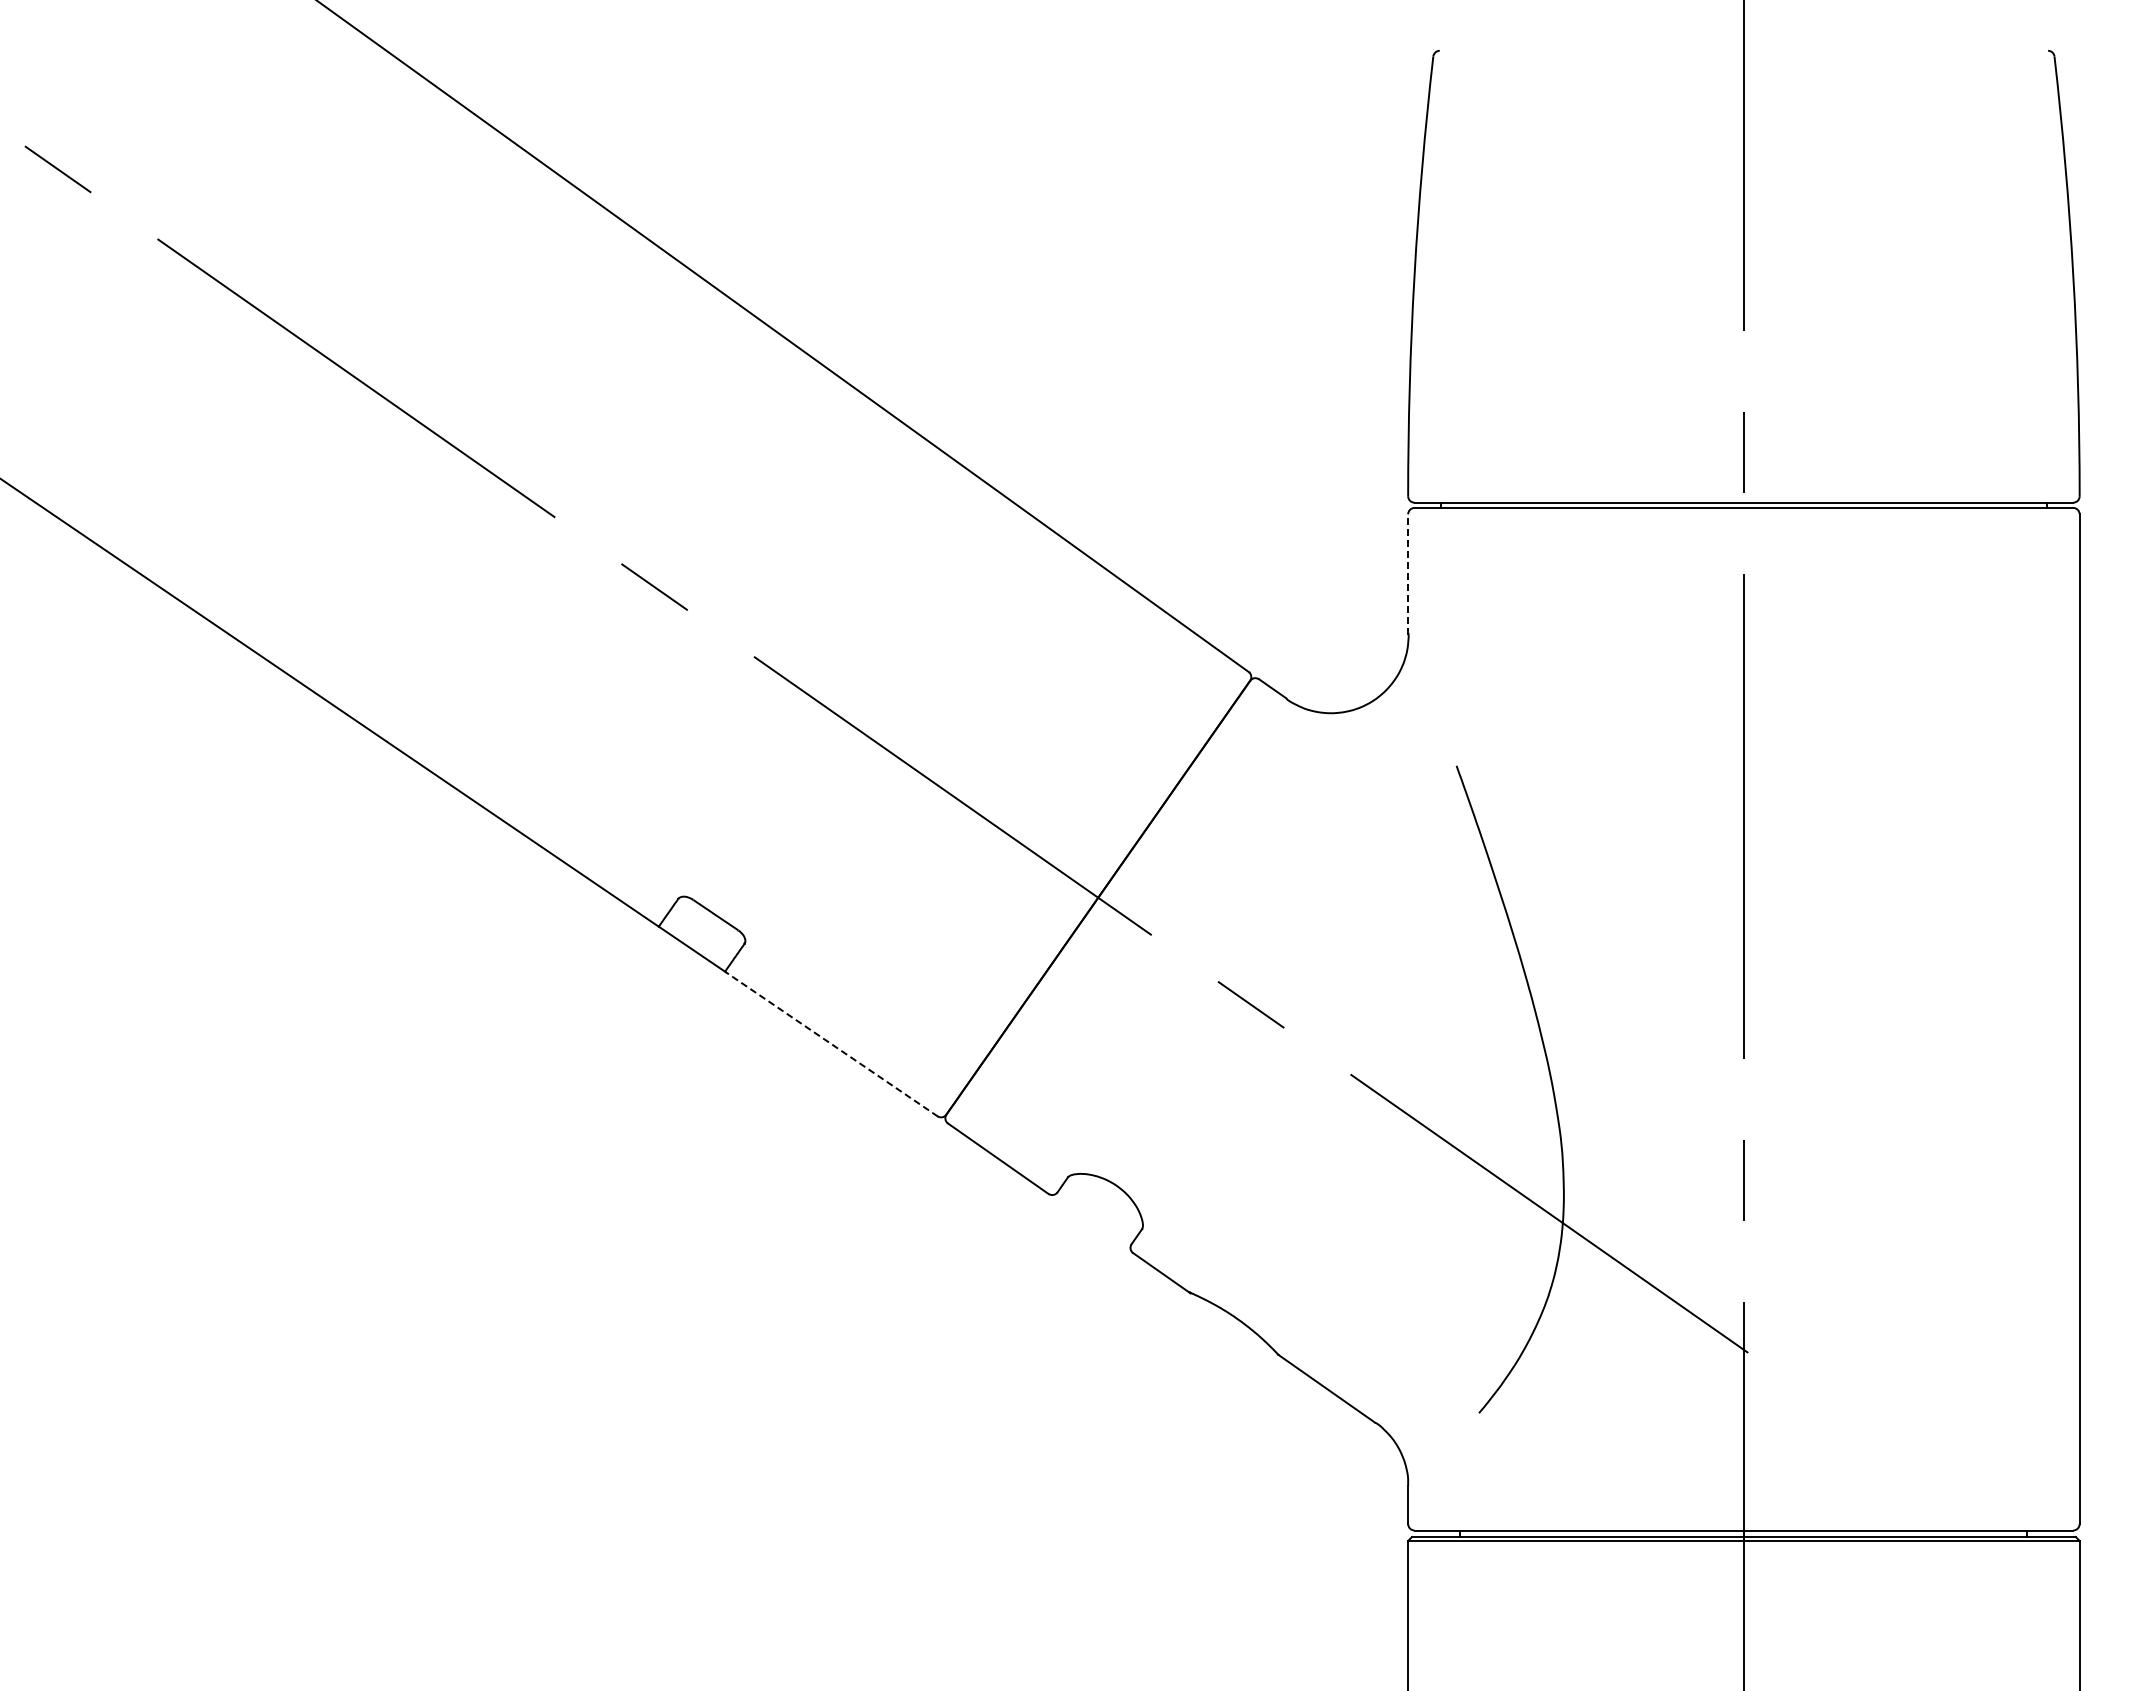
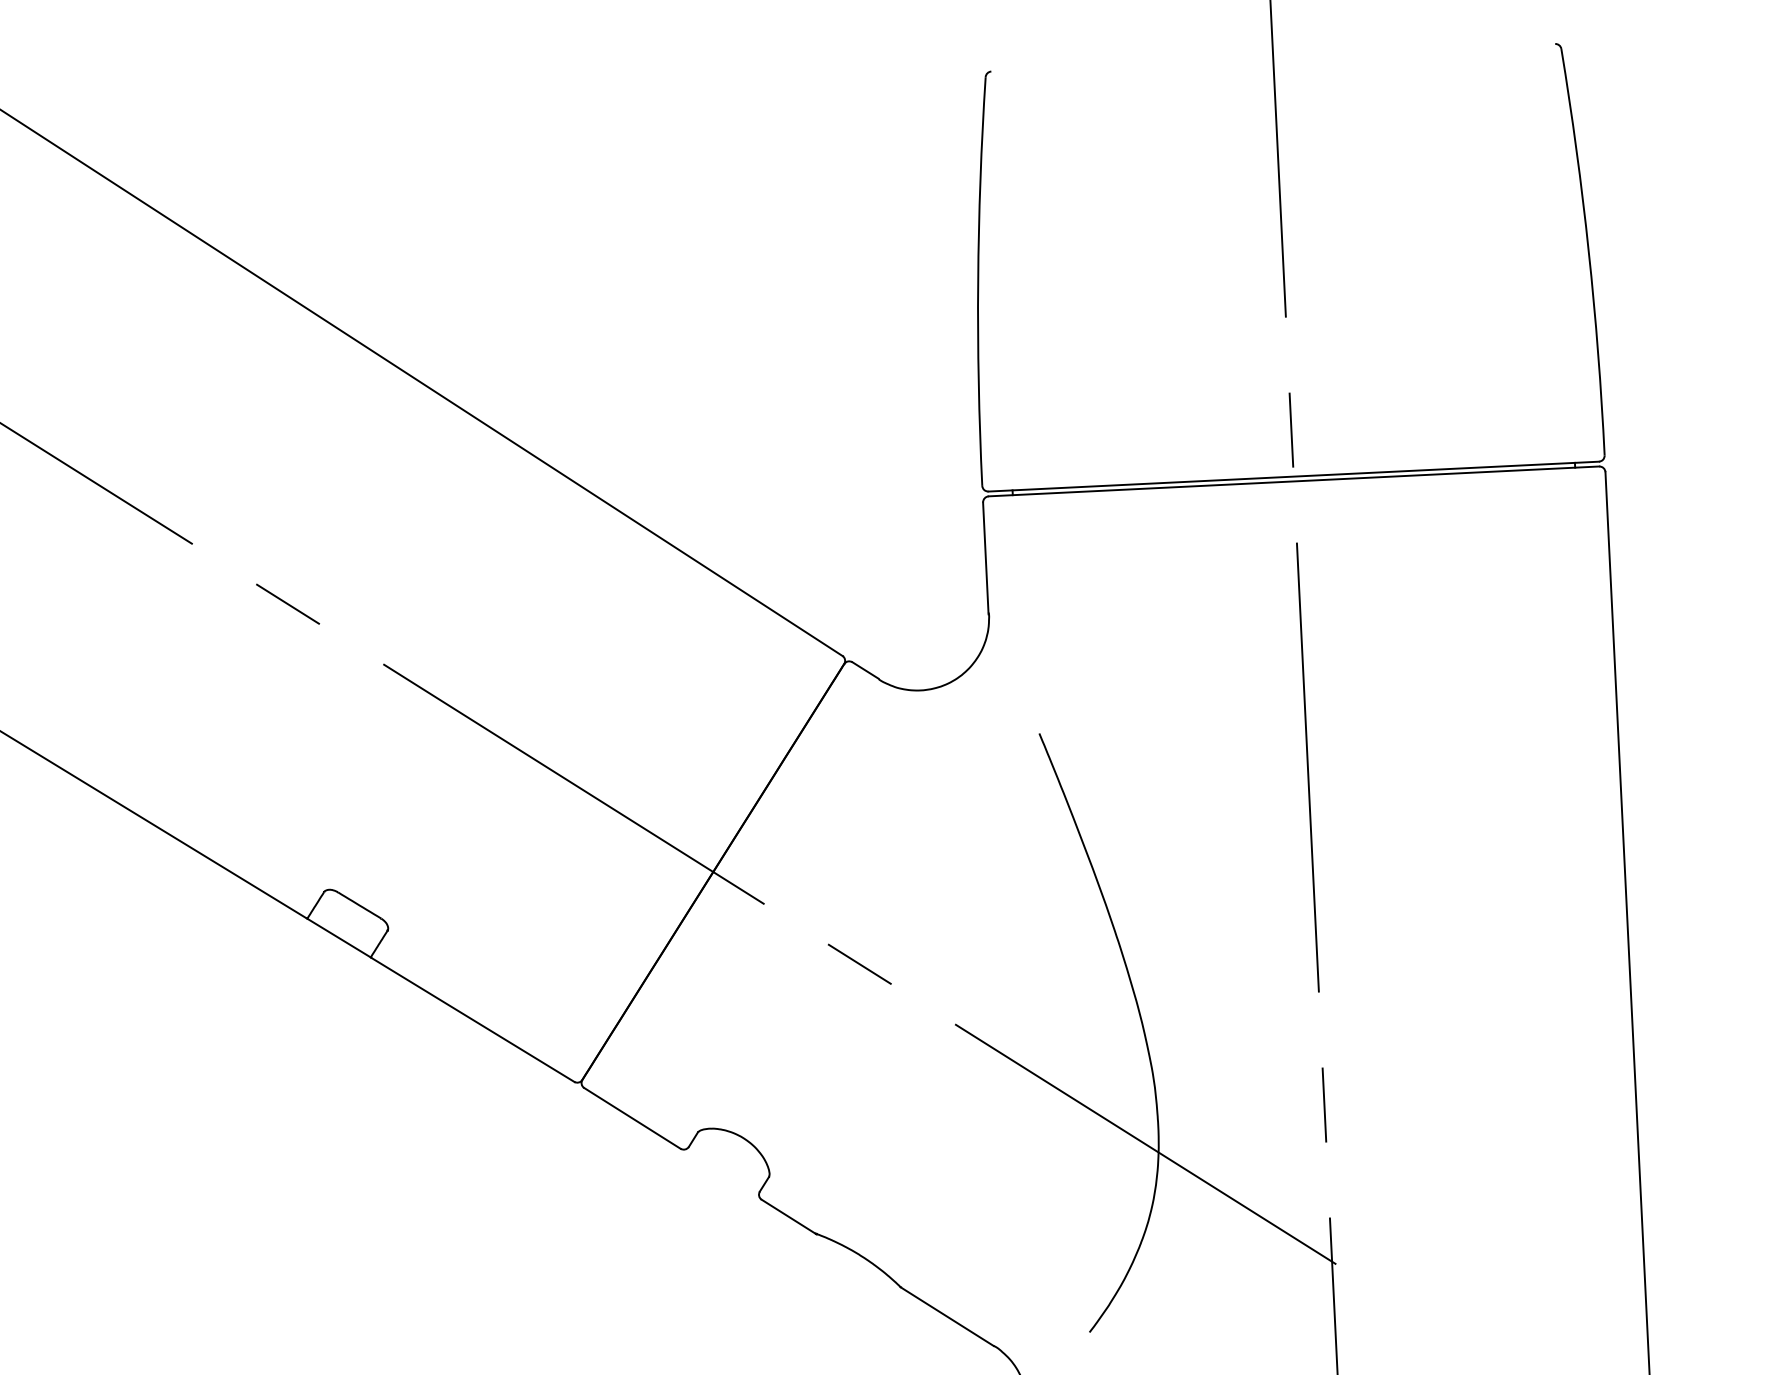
line: (1408, 574) -> (986, 558), dashed -> solid
line: (831, 1044) -> (472, 1020), dashed -> solid

